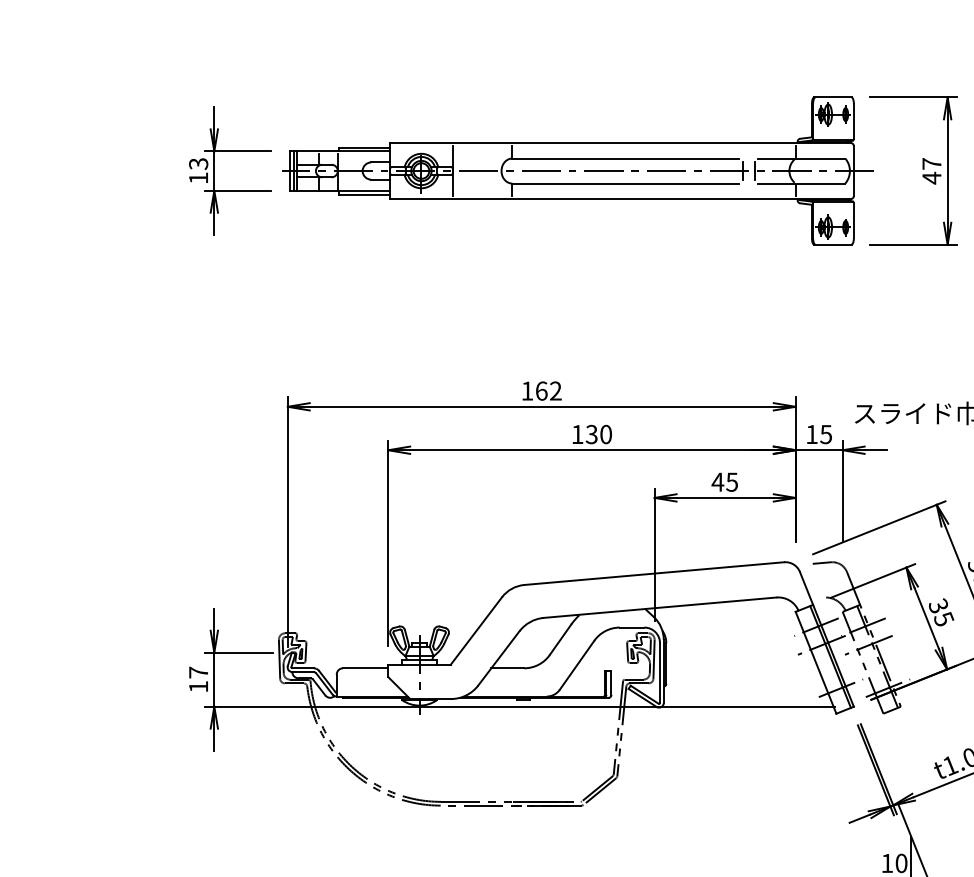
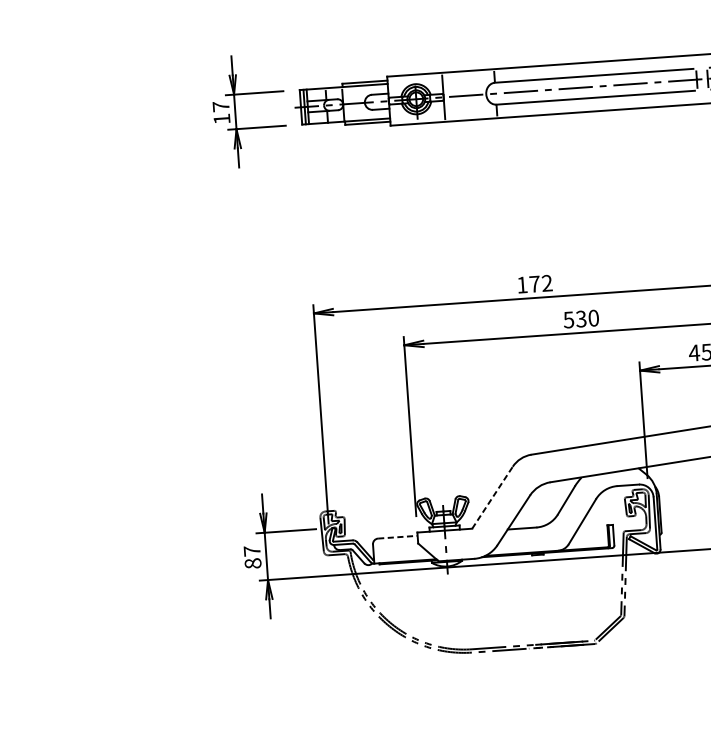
text: (198, 164) -> (221, 107), 13 -> 17
text: (541, 390) -> (534, 283), 162 -> 172
text: (577, 434) -> (568, 319), 130 -> 530
line: (476, 630) -> (492, 497), solid -> dashed
line: (365, 668) -> (397, 537), solid -> dashed
text: (198, 686) -> (252, 563), 17 -> 87

